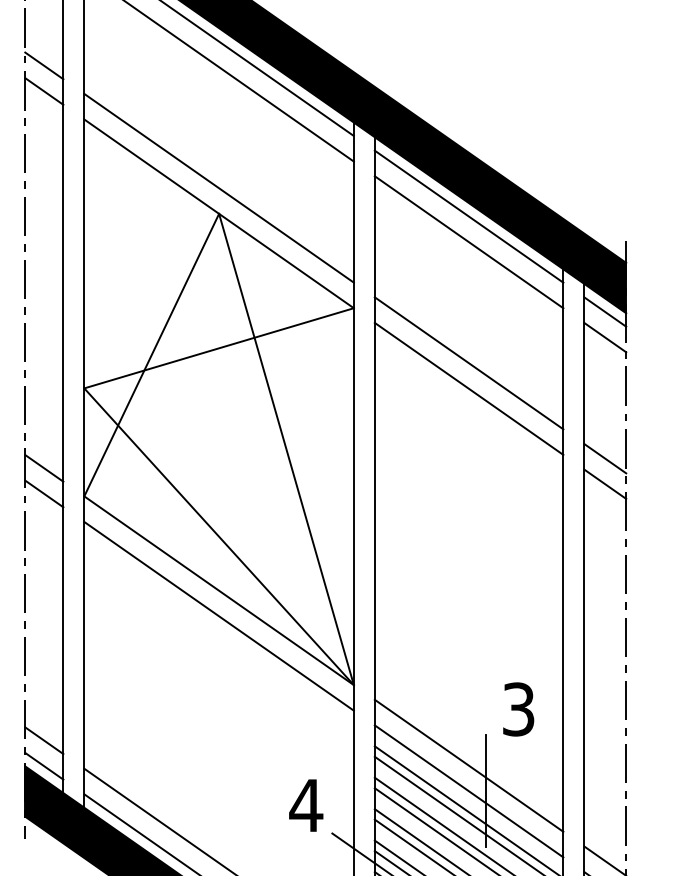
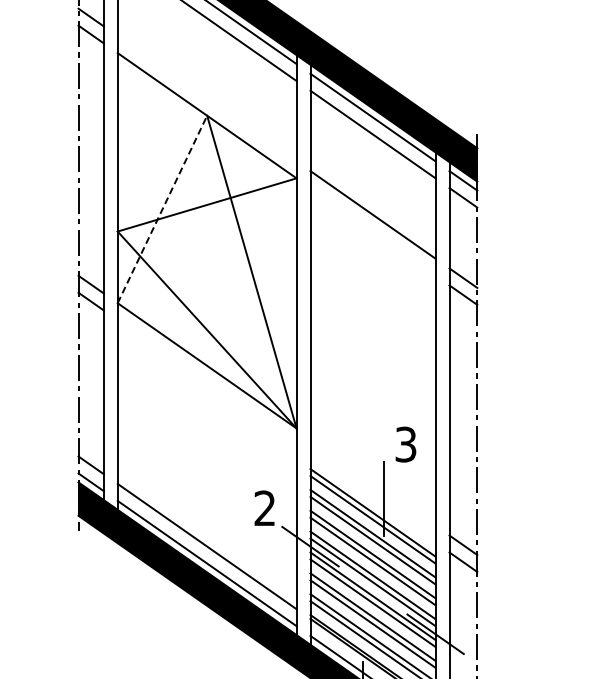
line: (218, 187) -> (206, 98), removed
line: (151, 355) -> (162, 209), solid -> dashed
line: (468, 388) -> (372, 231), removed
line: (218, 615) -> (206, 382), removed
line: (468, 765) -> (372, 481), removed
line: (468, 790) -> (372, 498), removed
text: (305, 804) -> (264, 507), 4 -> 2

